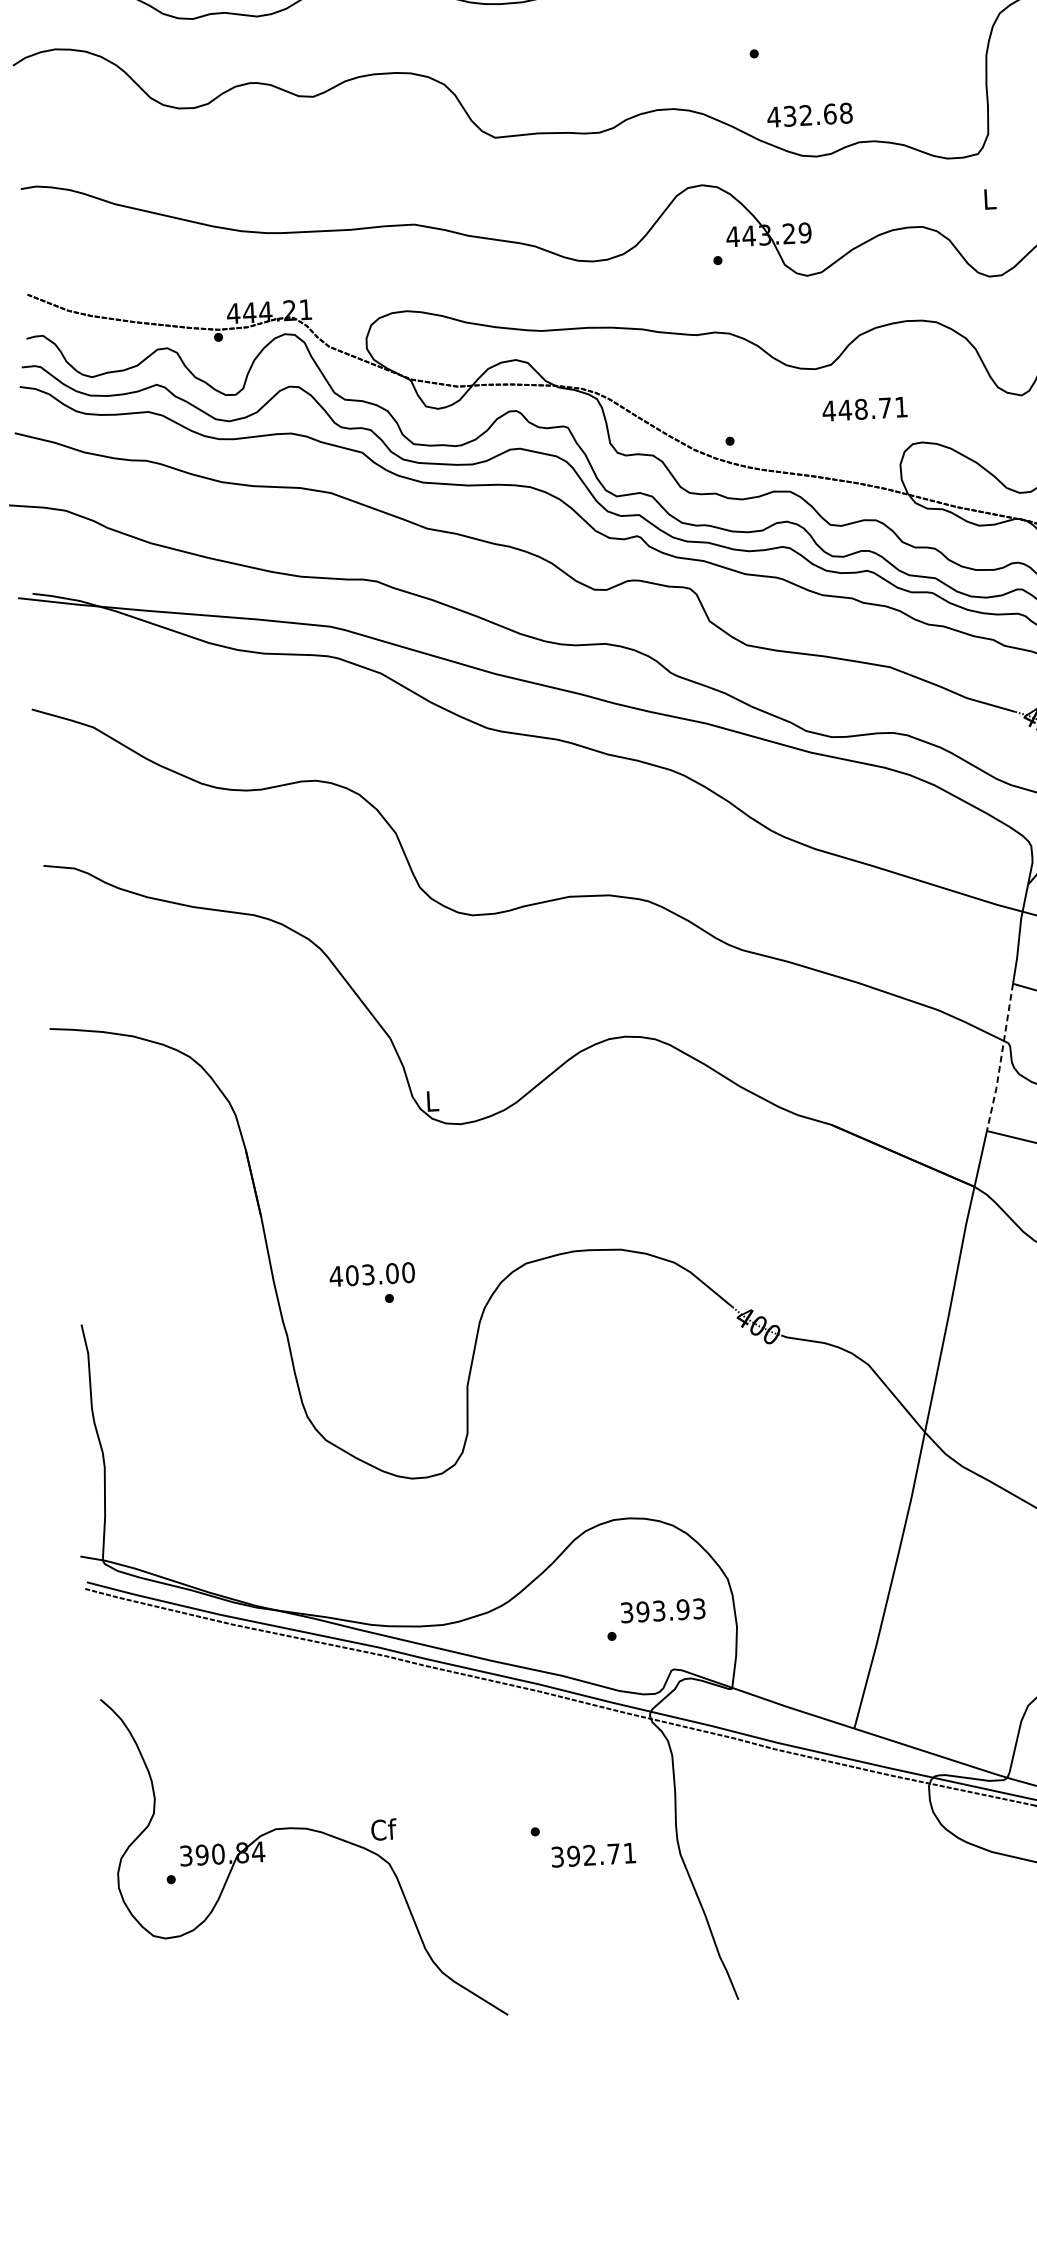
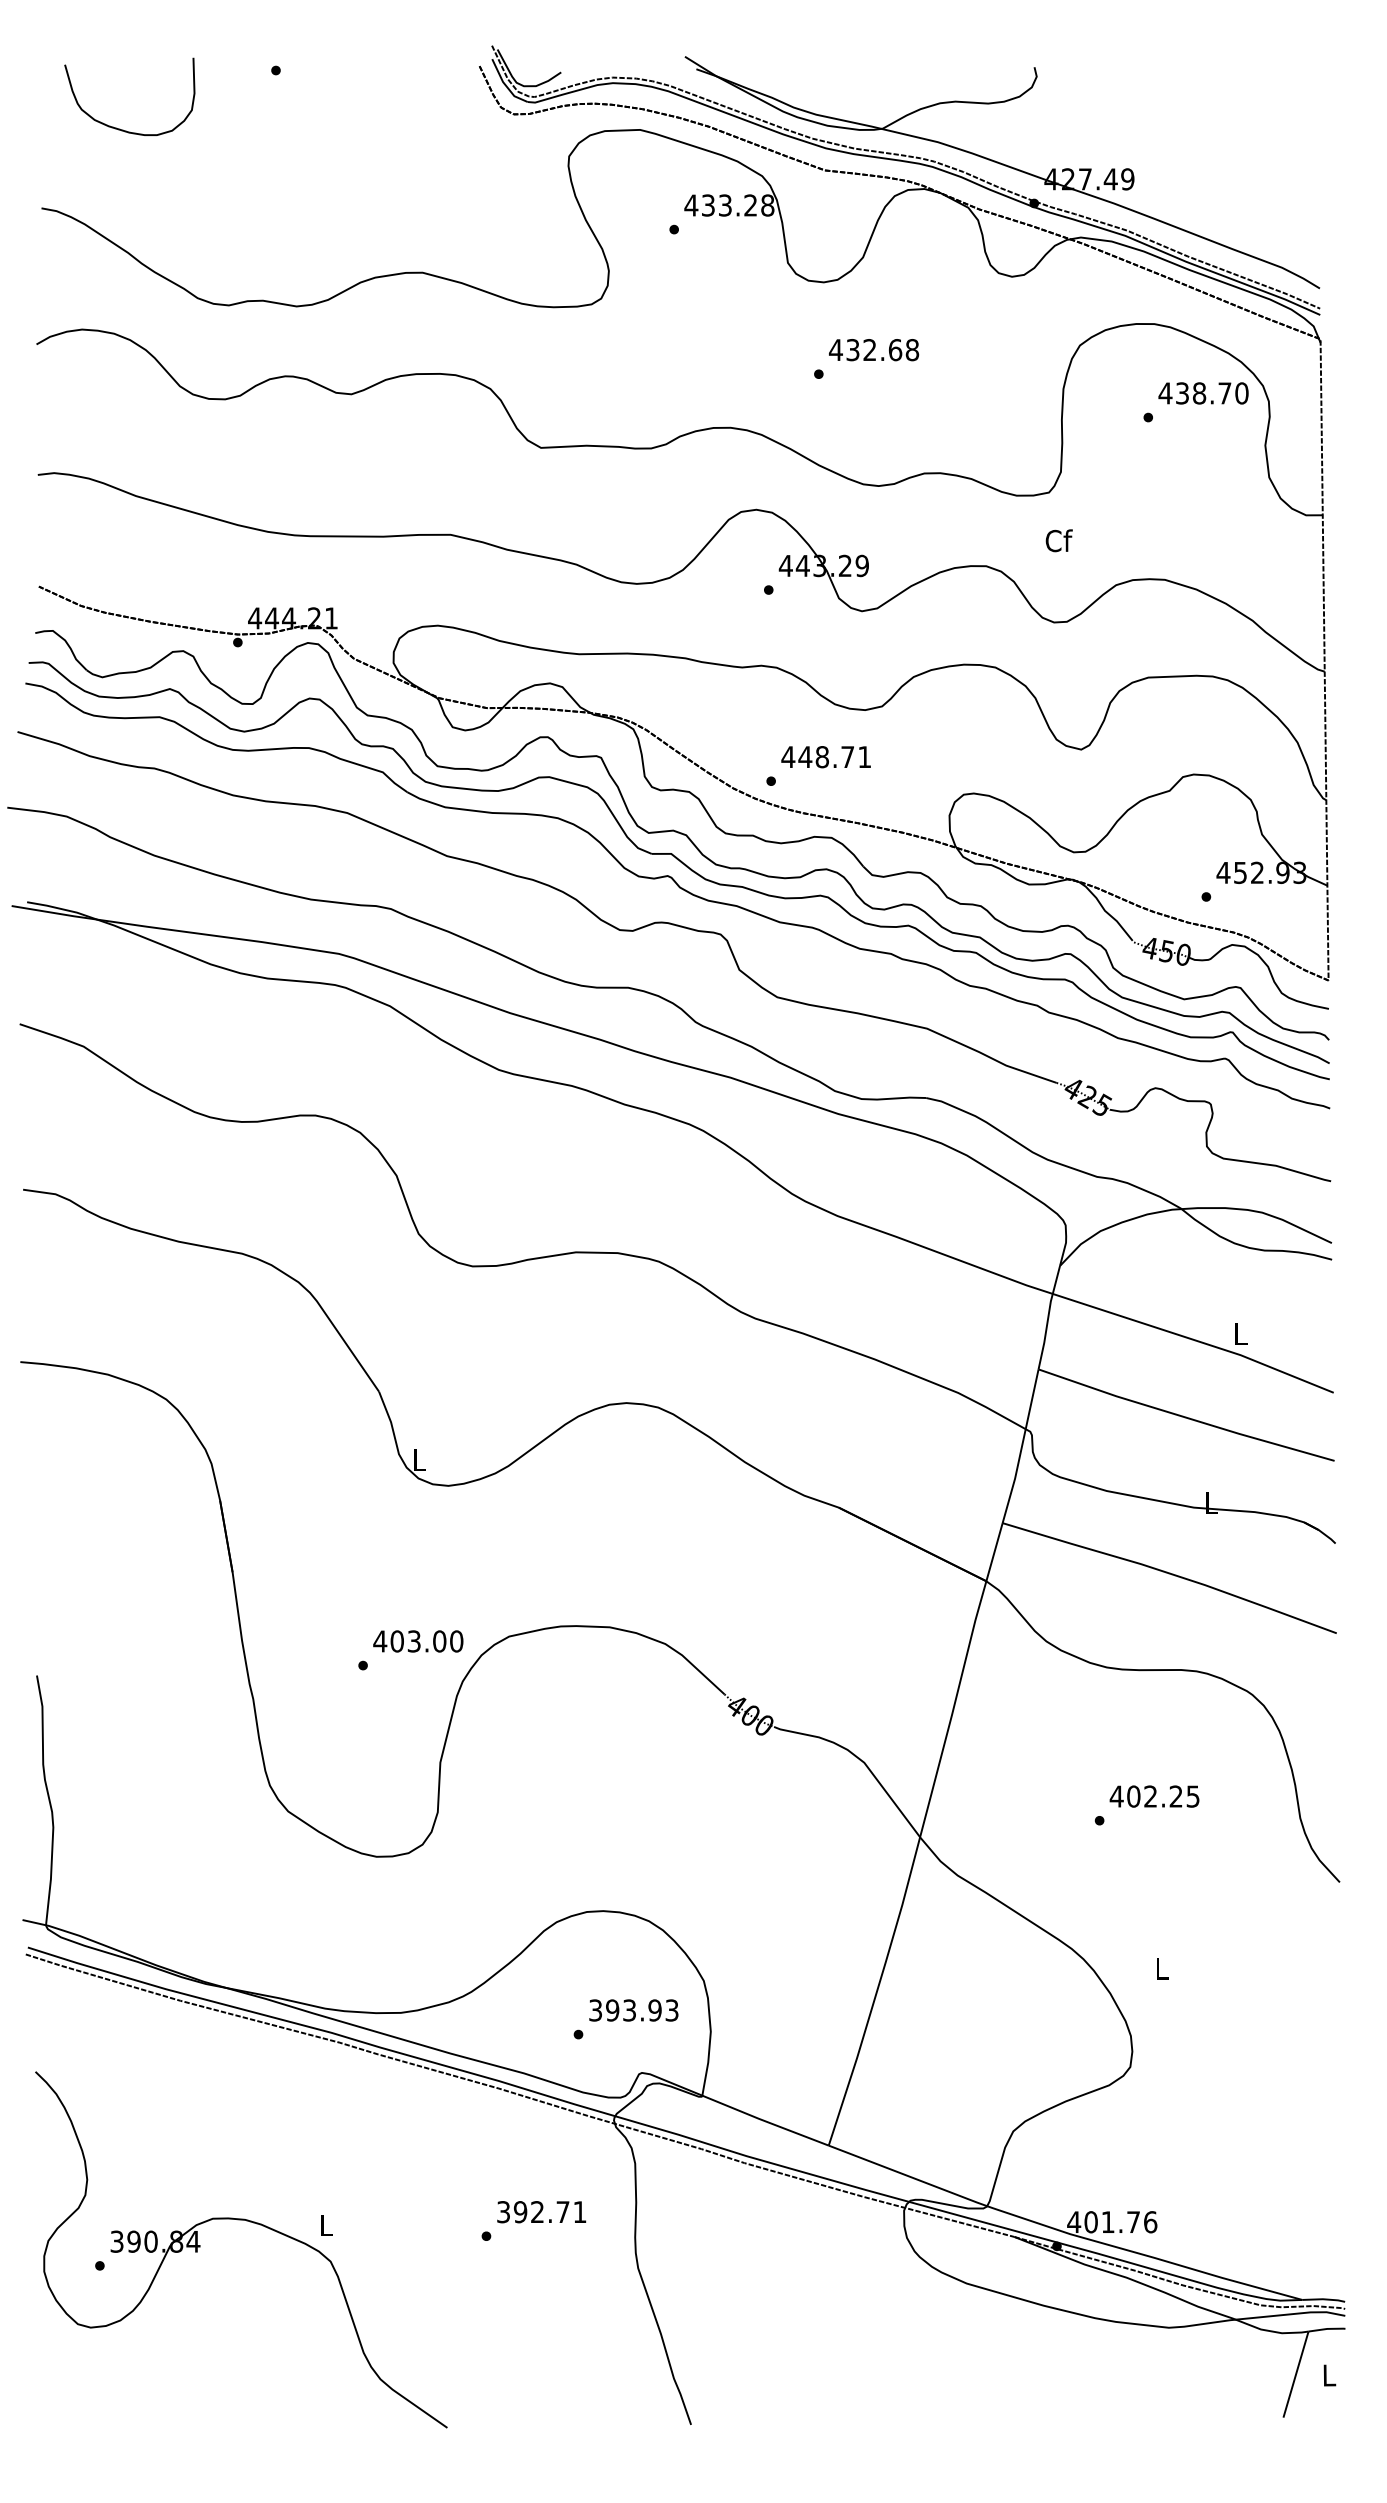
text: (810, 115) -> (874, 350), moved
text: (989, 198) -> (1058, 540), L -> Cf
text: (864, 409) -> (825, 757), moved
line: (1000, 1058) -> (1021, 1447), dashed -> solid
text: (372, 1274) -> (418, 1641), moved
text: (383, 1828) -> (326, 2224), Cf -> L
text: (593, 1855) -> (541, 2212), moved

